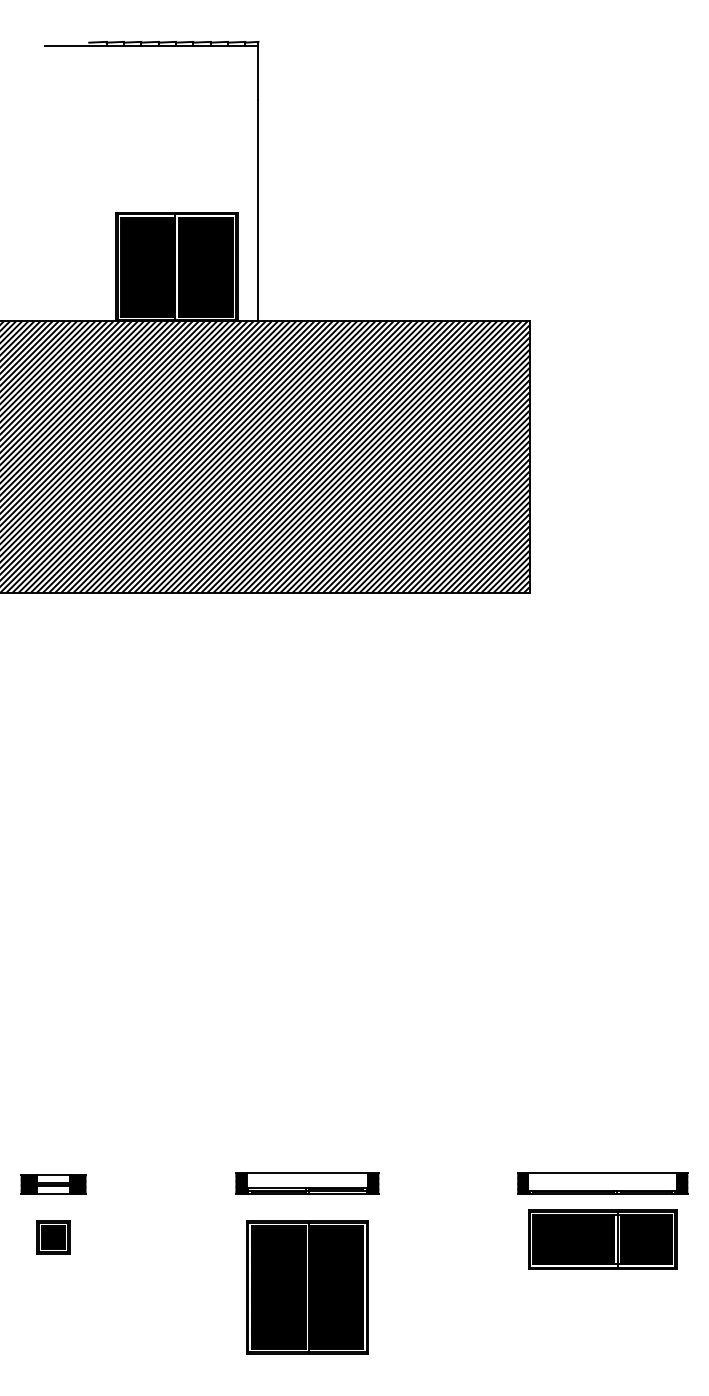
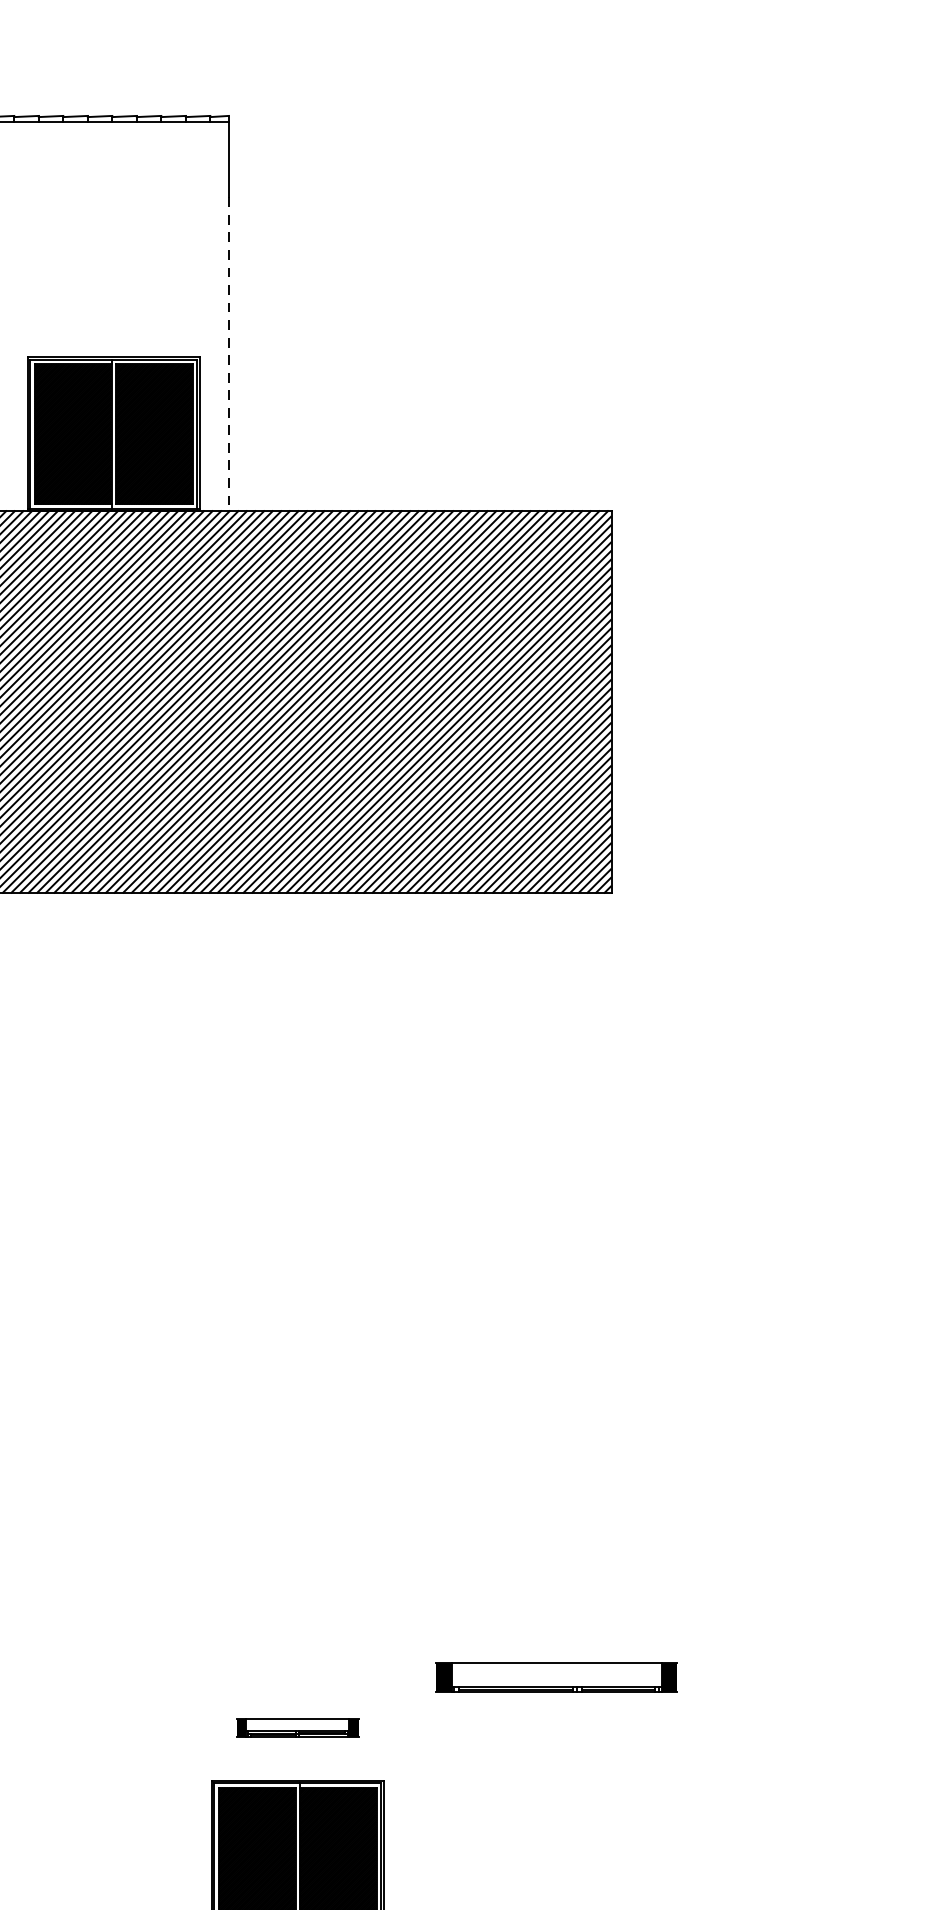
line: (258, 210) -> (228, 354), solid -> dashed
part: (307, 1183) -> (297, 1727), size x0.6
part: (602, 1183) -> (556, 1676), moved
part: (602, 1239) -> (714, 1806), removed

